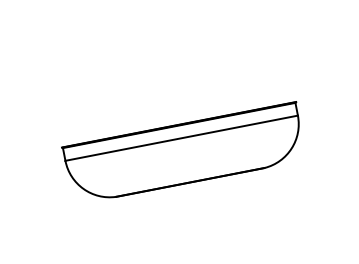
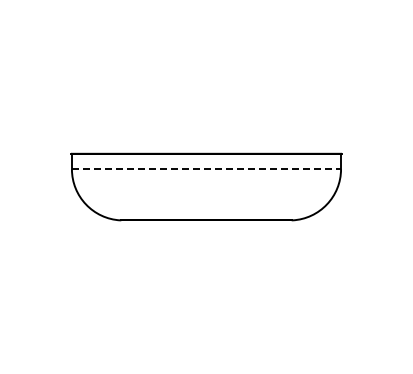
line: (181, 138) -> (206, 169), solid -> dashed

